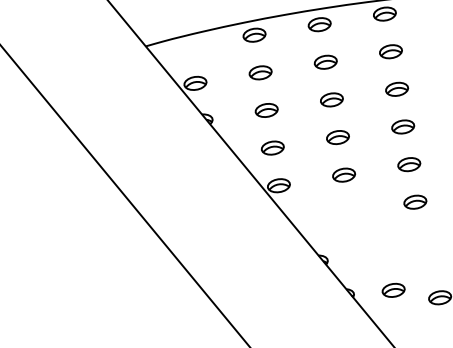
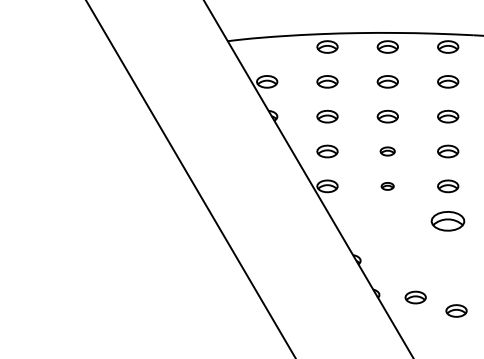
part: (337, 137) -> (387, 151), size x0.7
part: (343, 175) -> (387, 186), size x0.6
part: (415, 201) -> (448, 220), size x1.6

